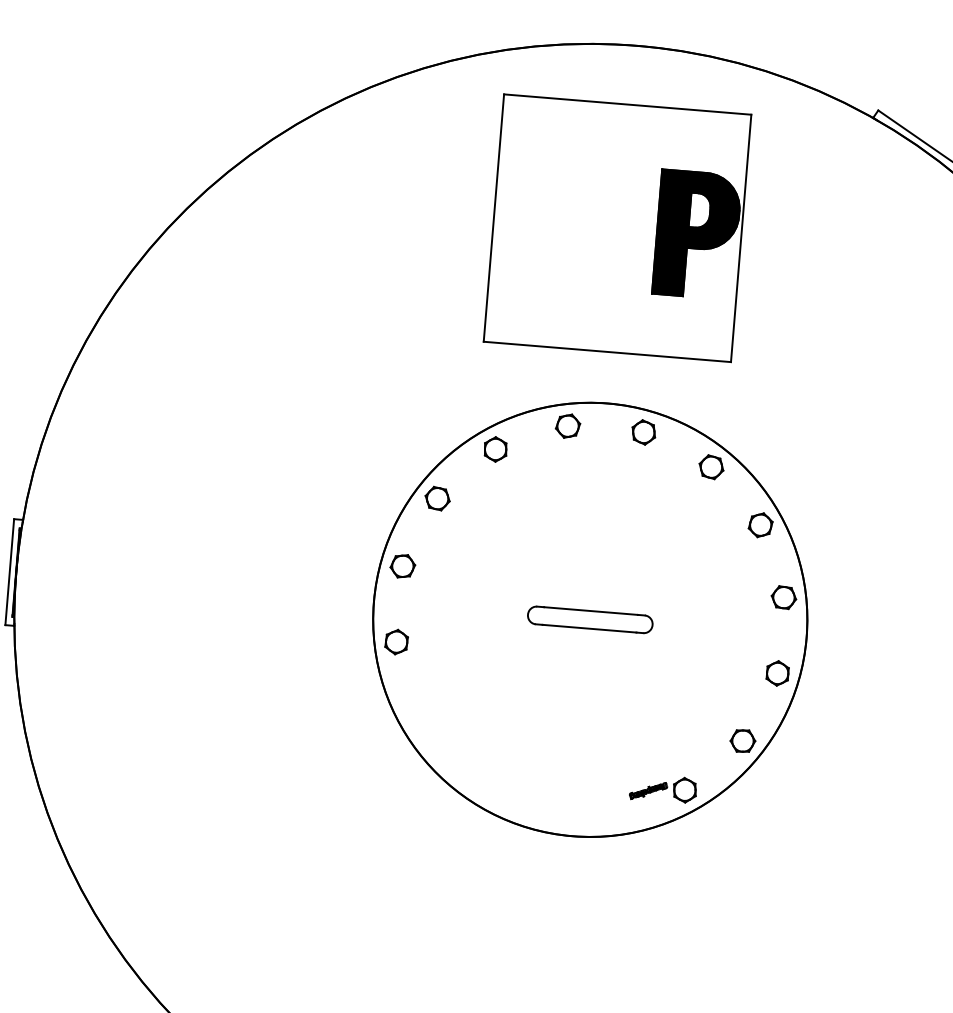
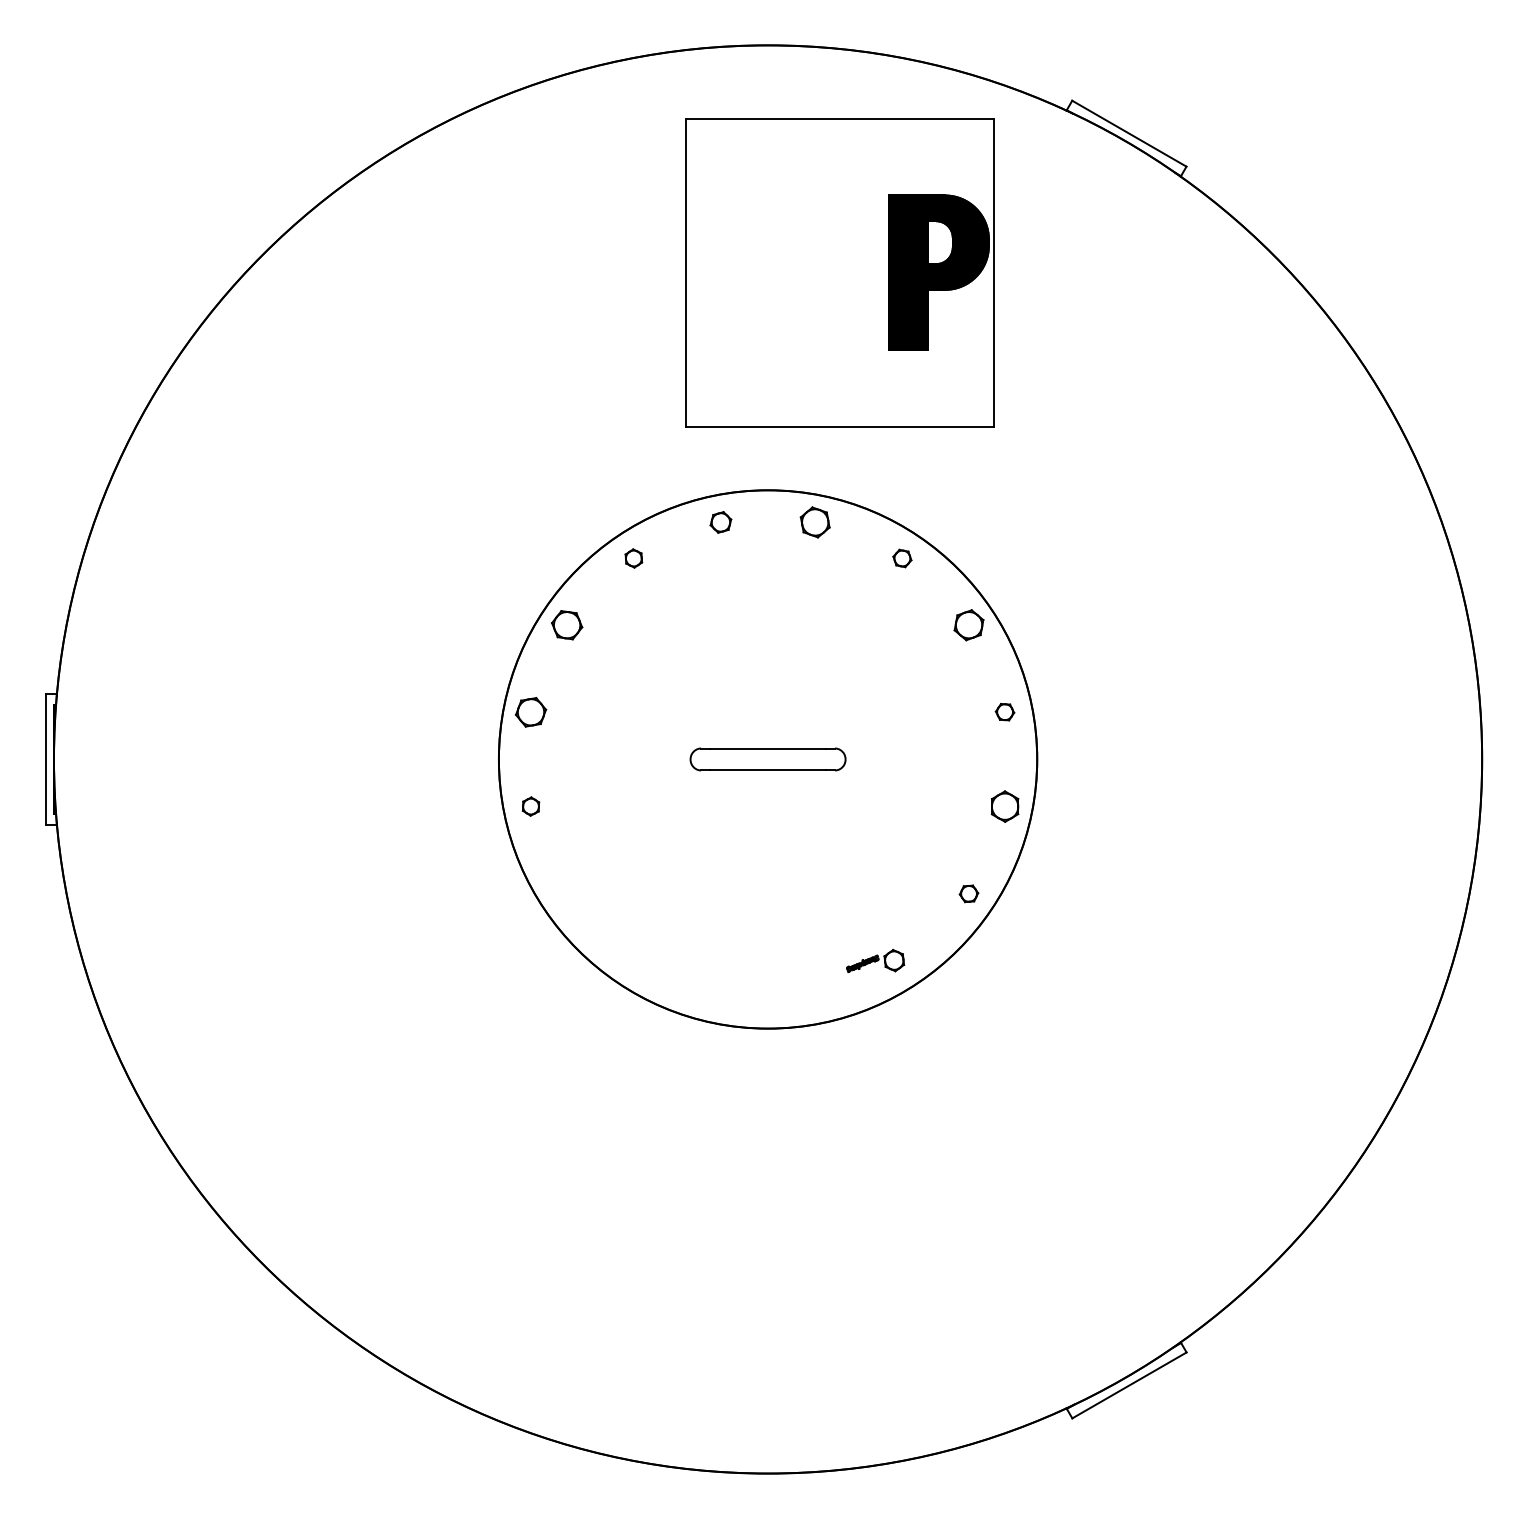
part: (617, 228) -> (839, 272), moved
part: (567, 426) -> (720, 522), size x0.7
part: (495, 449) -> (633, 558), size x0.6
part: (711, 467) -> (902, 558), size x0.6
part: (783, 596) -> (1004, 711), size x0.6
part: (396, 641) -> (530, 806), size x0.6
part: (742, 740) -> (968, 893), size x0.6
part: (663, 788) -> (875, 960), size x0.7

